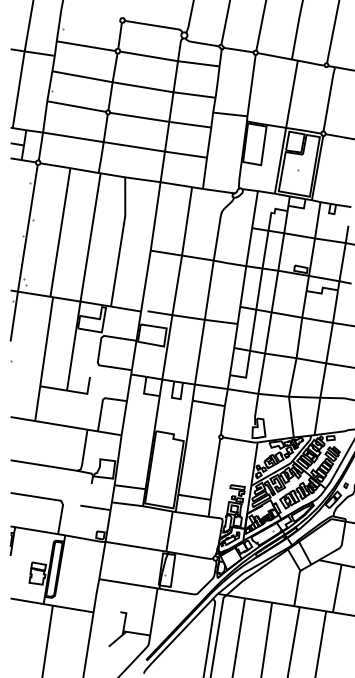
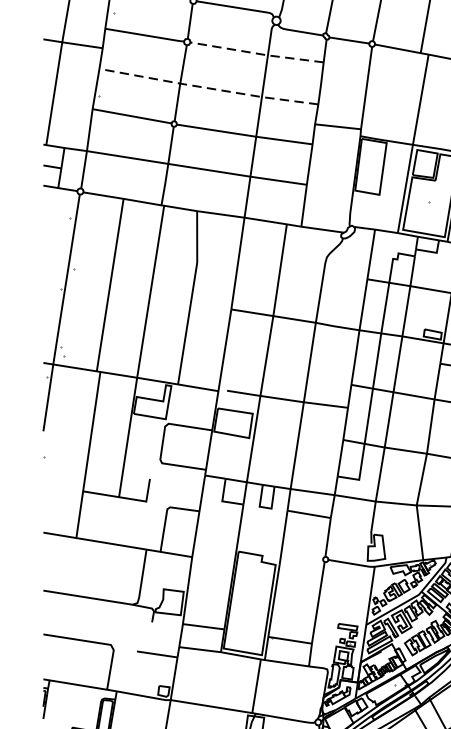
line: (170, 59) -> (257, 53), solid -> dashed
line: (133, 85) -> (208, 87), solid -> dashed

